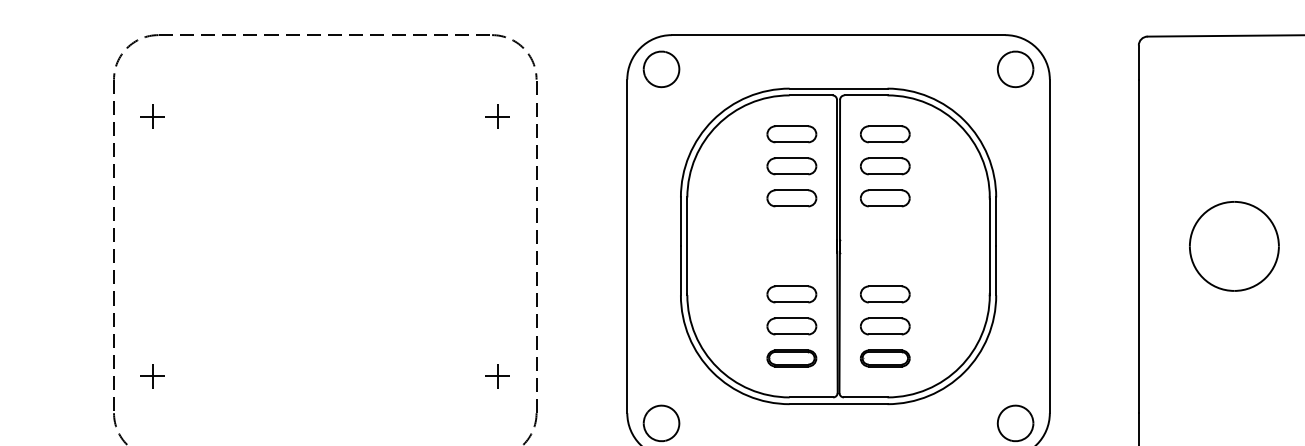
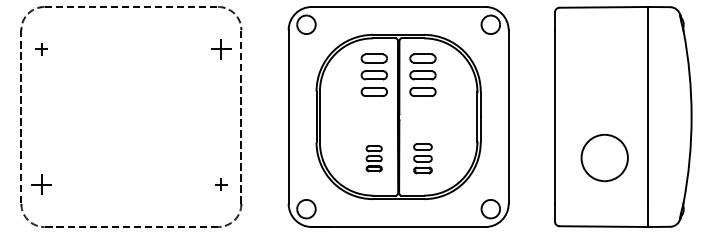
part: (498, 116) -> (221, 49), size x1.6
part: (1233, 245) -> (604, 157), moved
part: (790, 326) -> (373, 158), size x0.6
part: (884, 326) -> (422, 158), size x0.7
part: (152, 376) -> (41, 184), size x1.6

